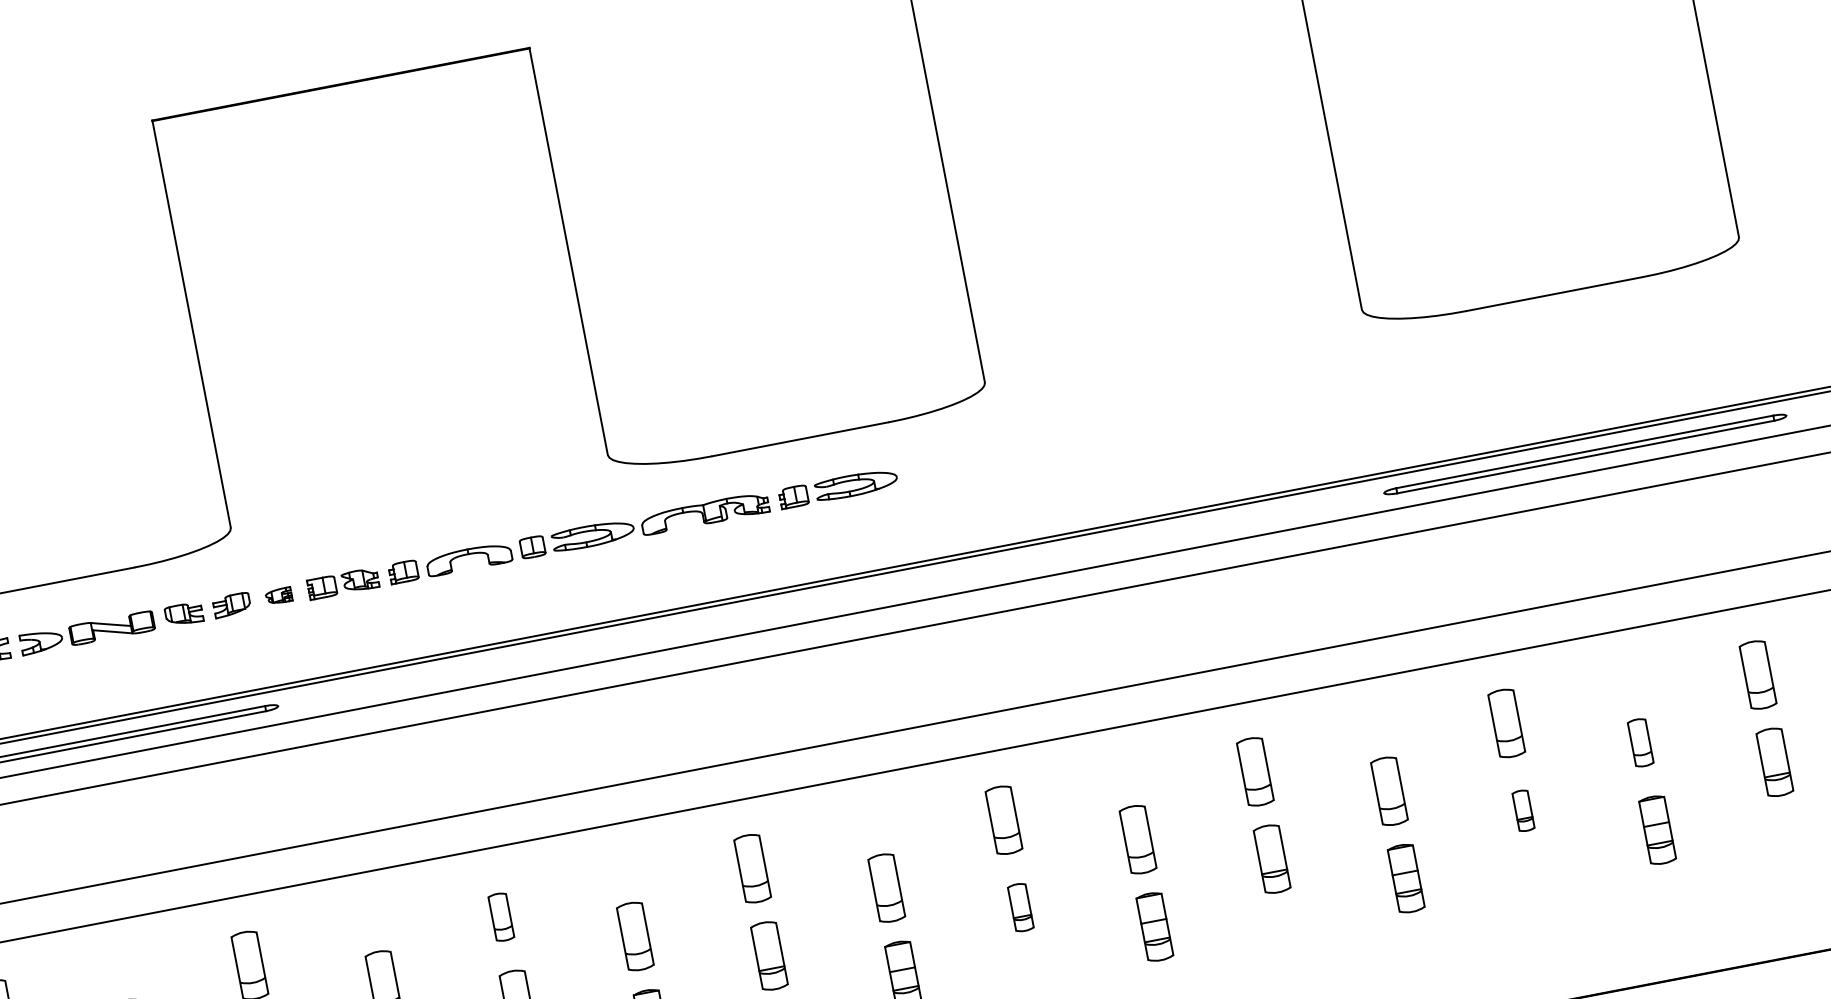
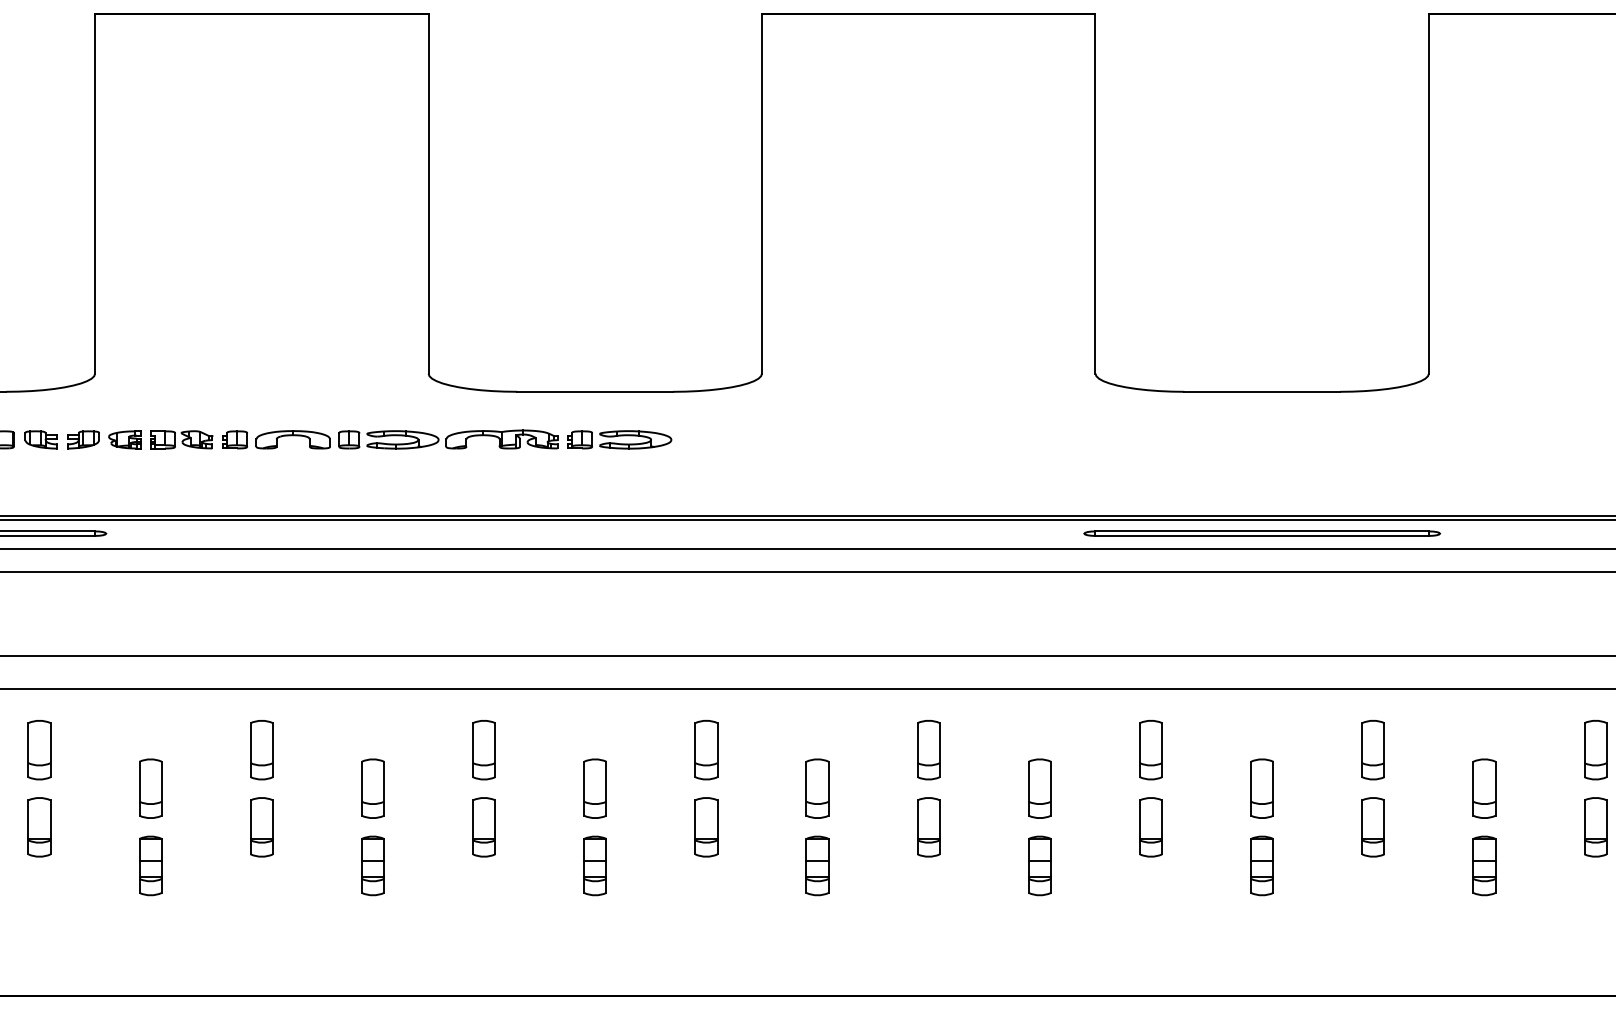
part: (278, 595) -> (124, 439), size x1.43
part: (1639, 742) -> (1261, 788), size x1.43
part: (1522, 811) -> (1150, 827), size x1.67
part: (1020, 907) -> (706, 827), size x1.43
part: (500, 917) -> (261, 750), size x1.43

